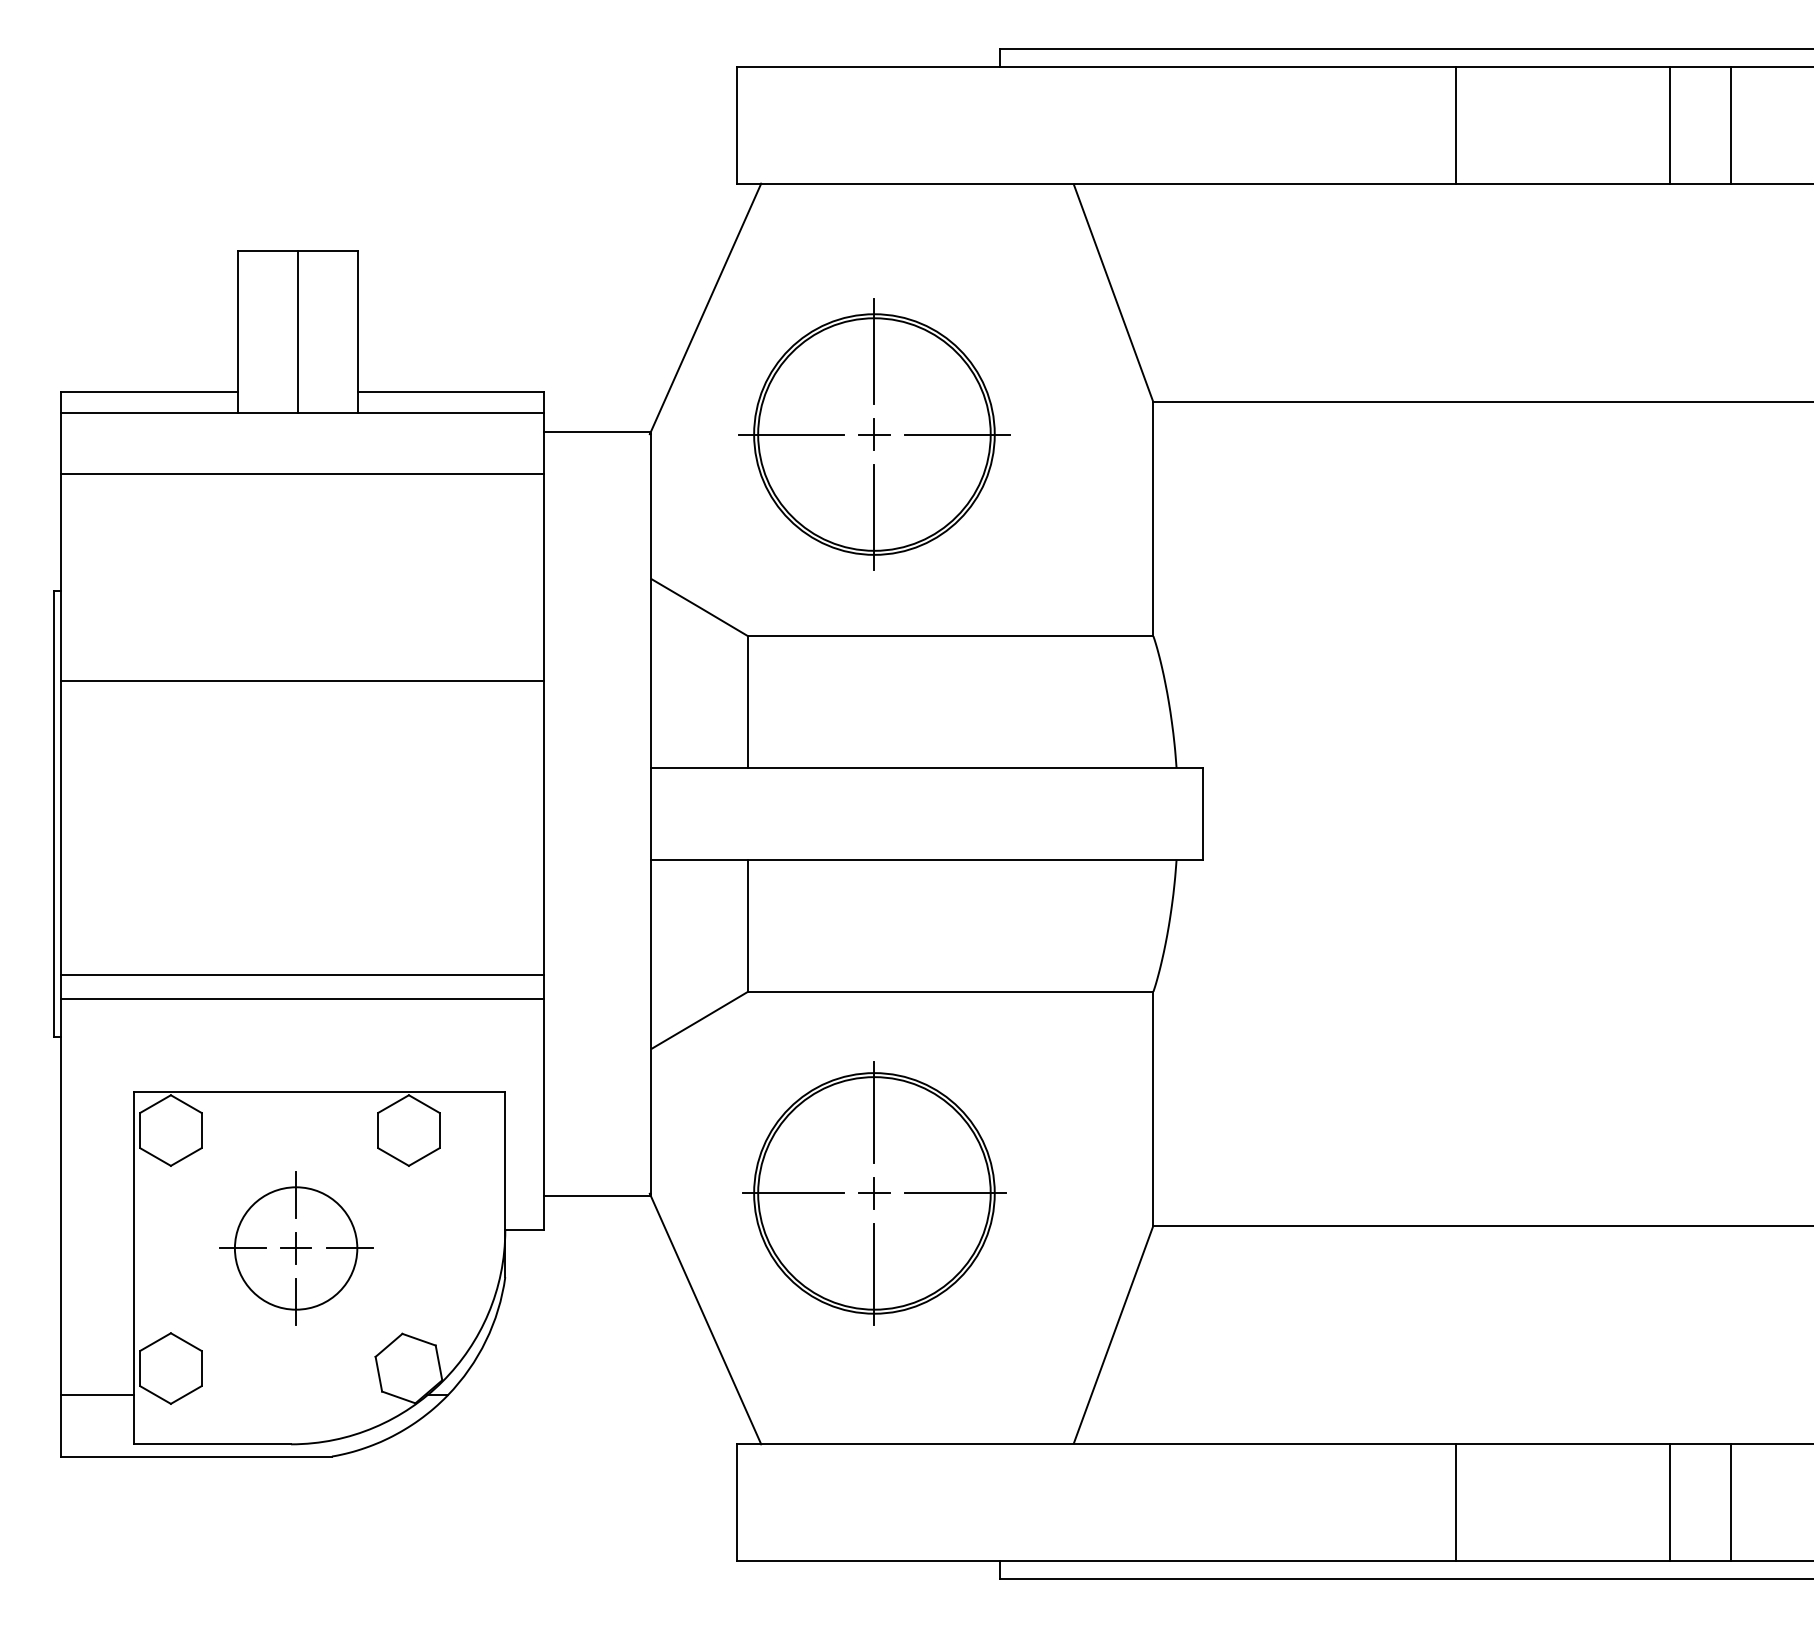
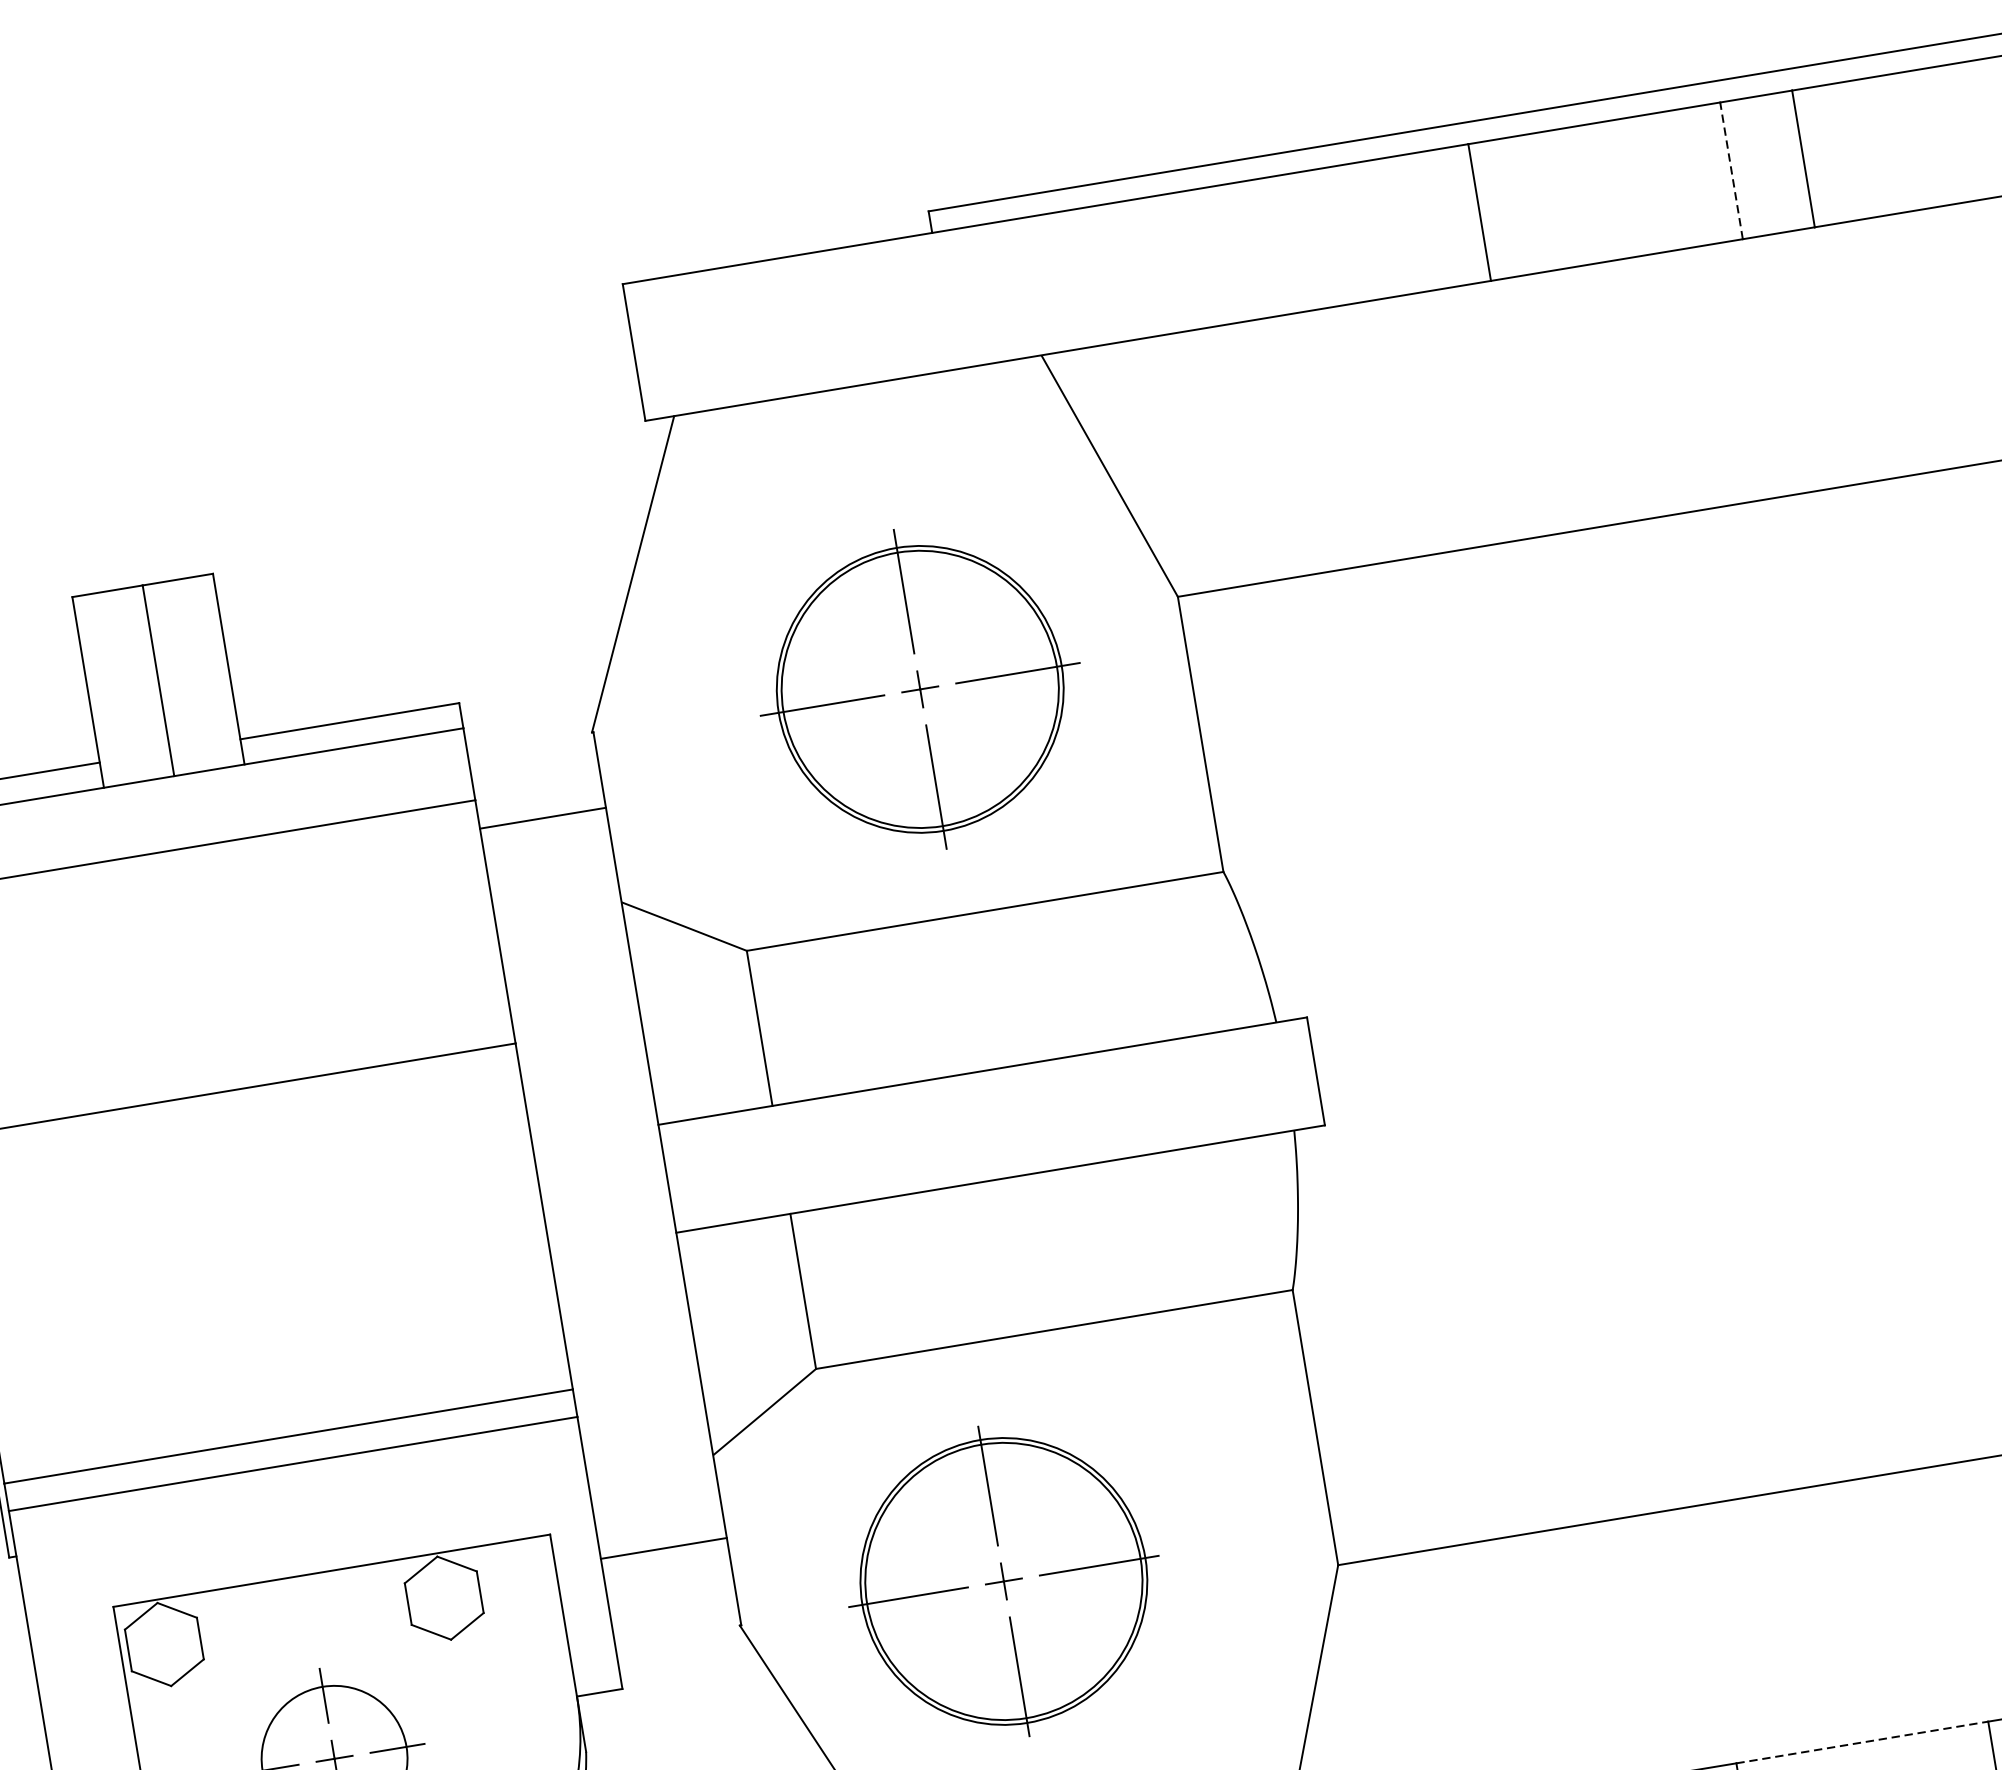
line: (1670, 125) -> (1732, 170), solid -> dashed
line: (597, 431) -> (542, 818), moved
part: (874, 434) -> (920, 689), moved
line: (597, 1196) -> (663, 1548), moved
line: (1563, 1444) -> (1863, 1742), solid -> dashed

